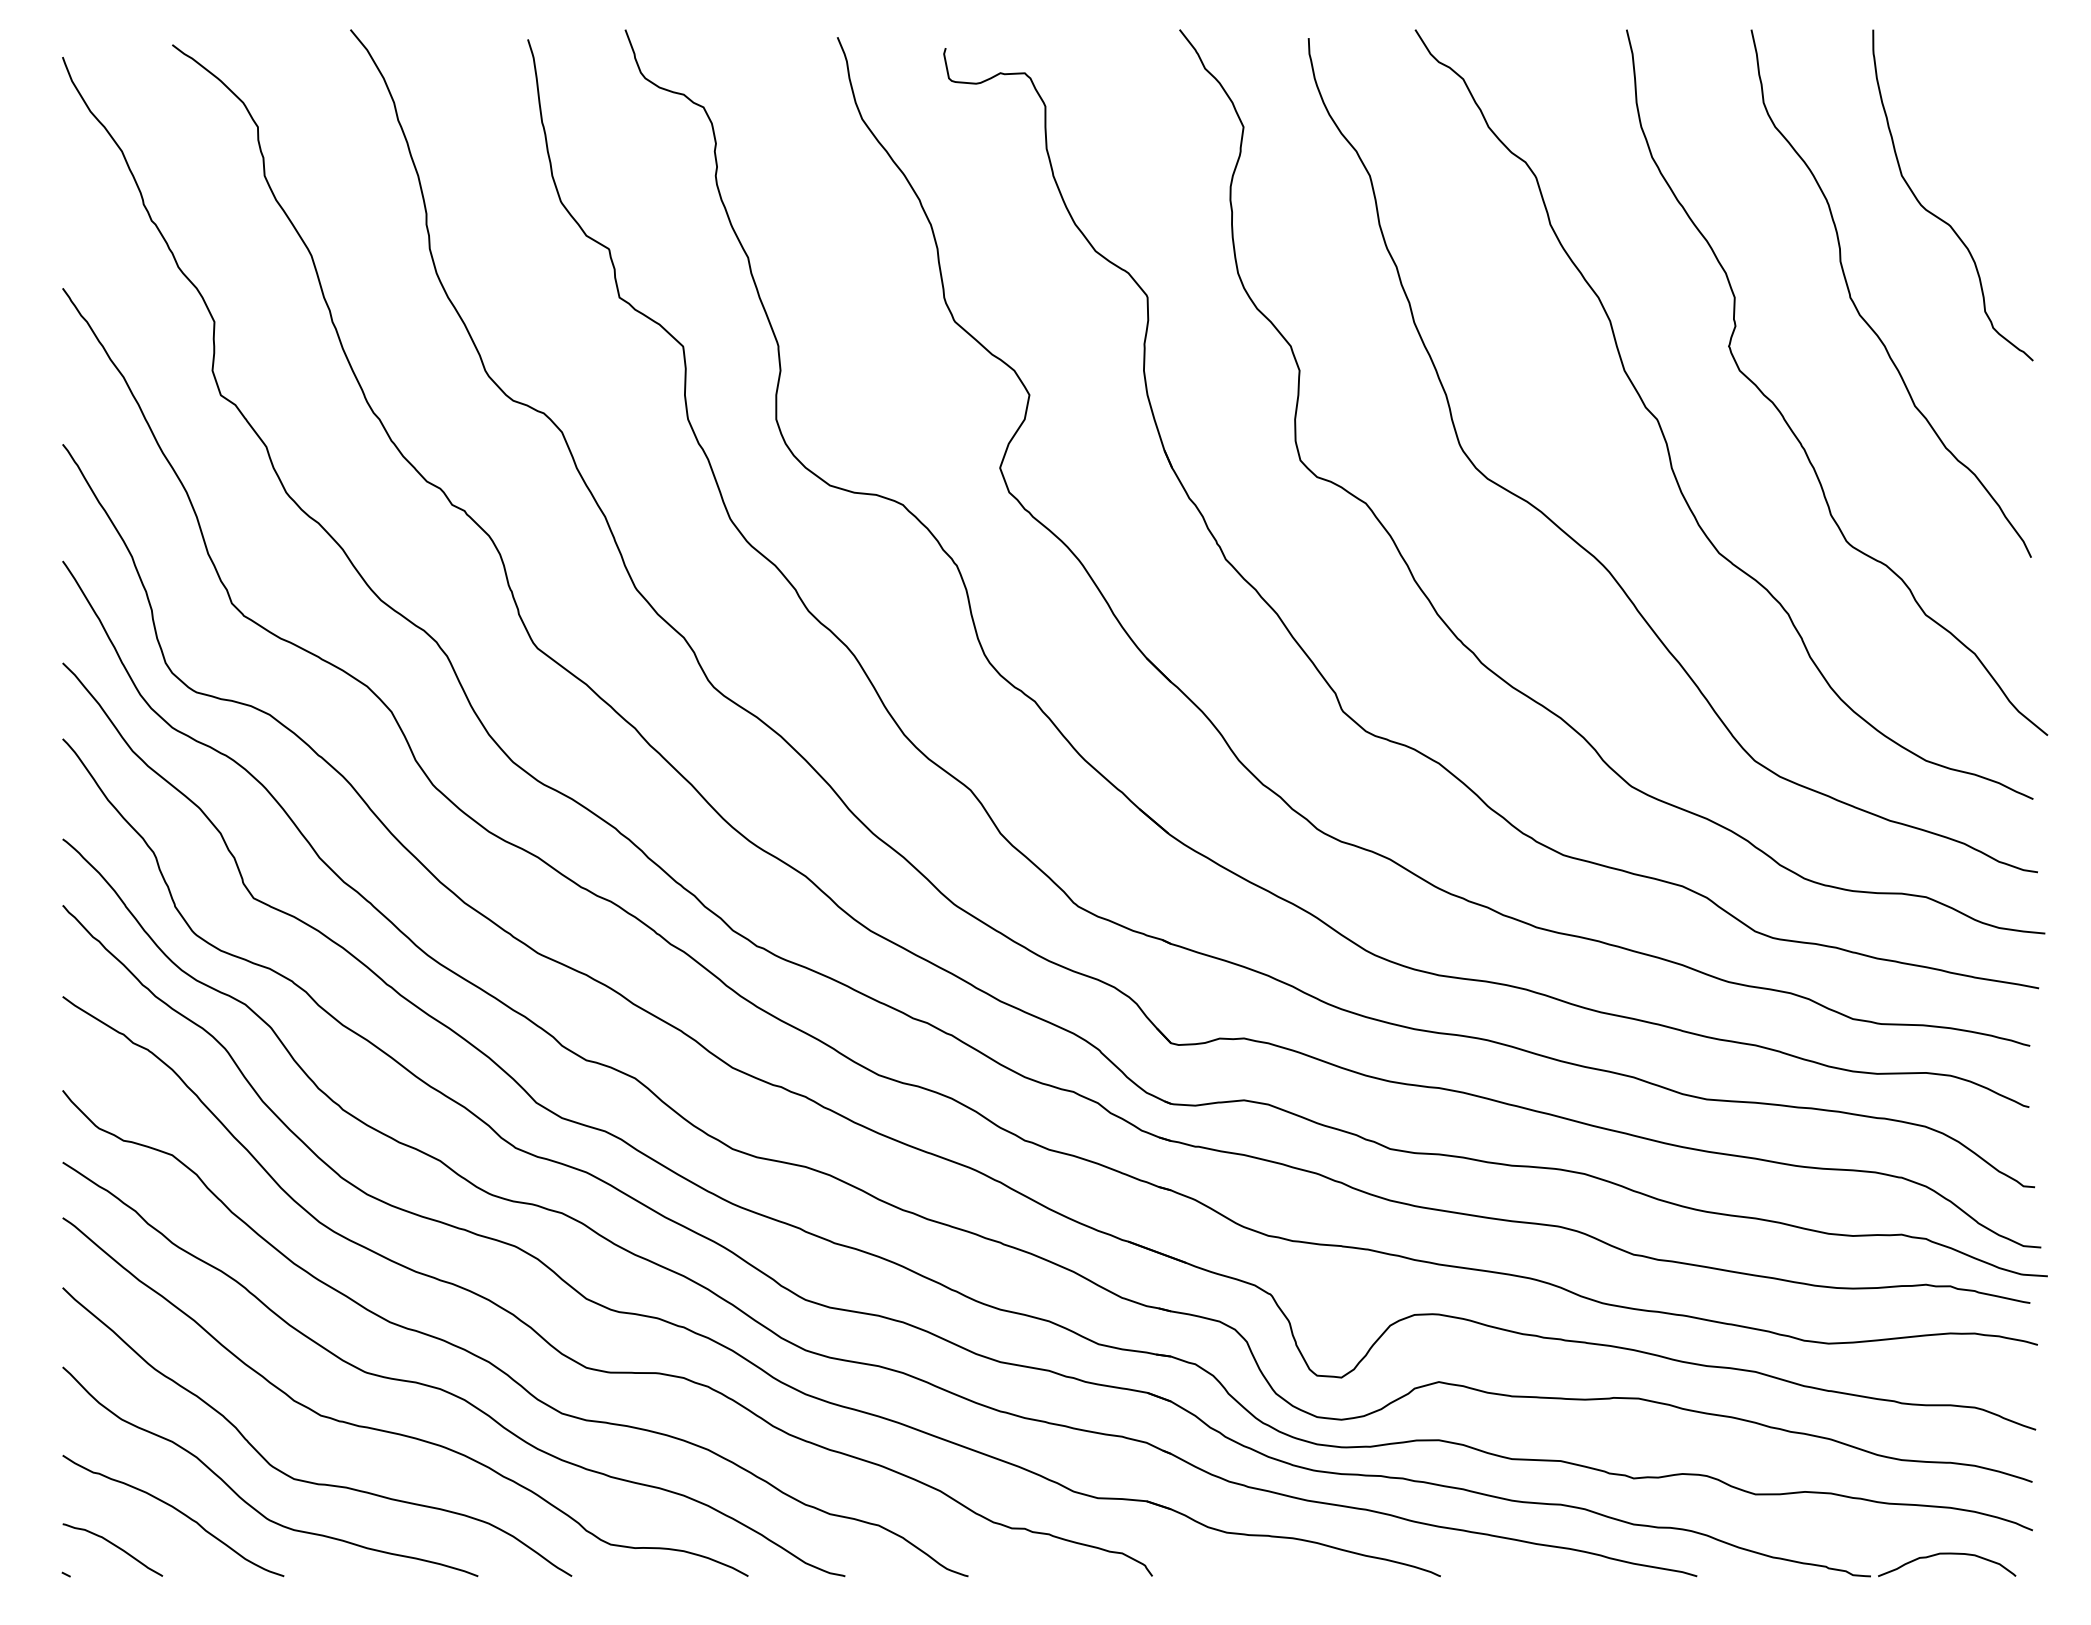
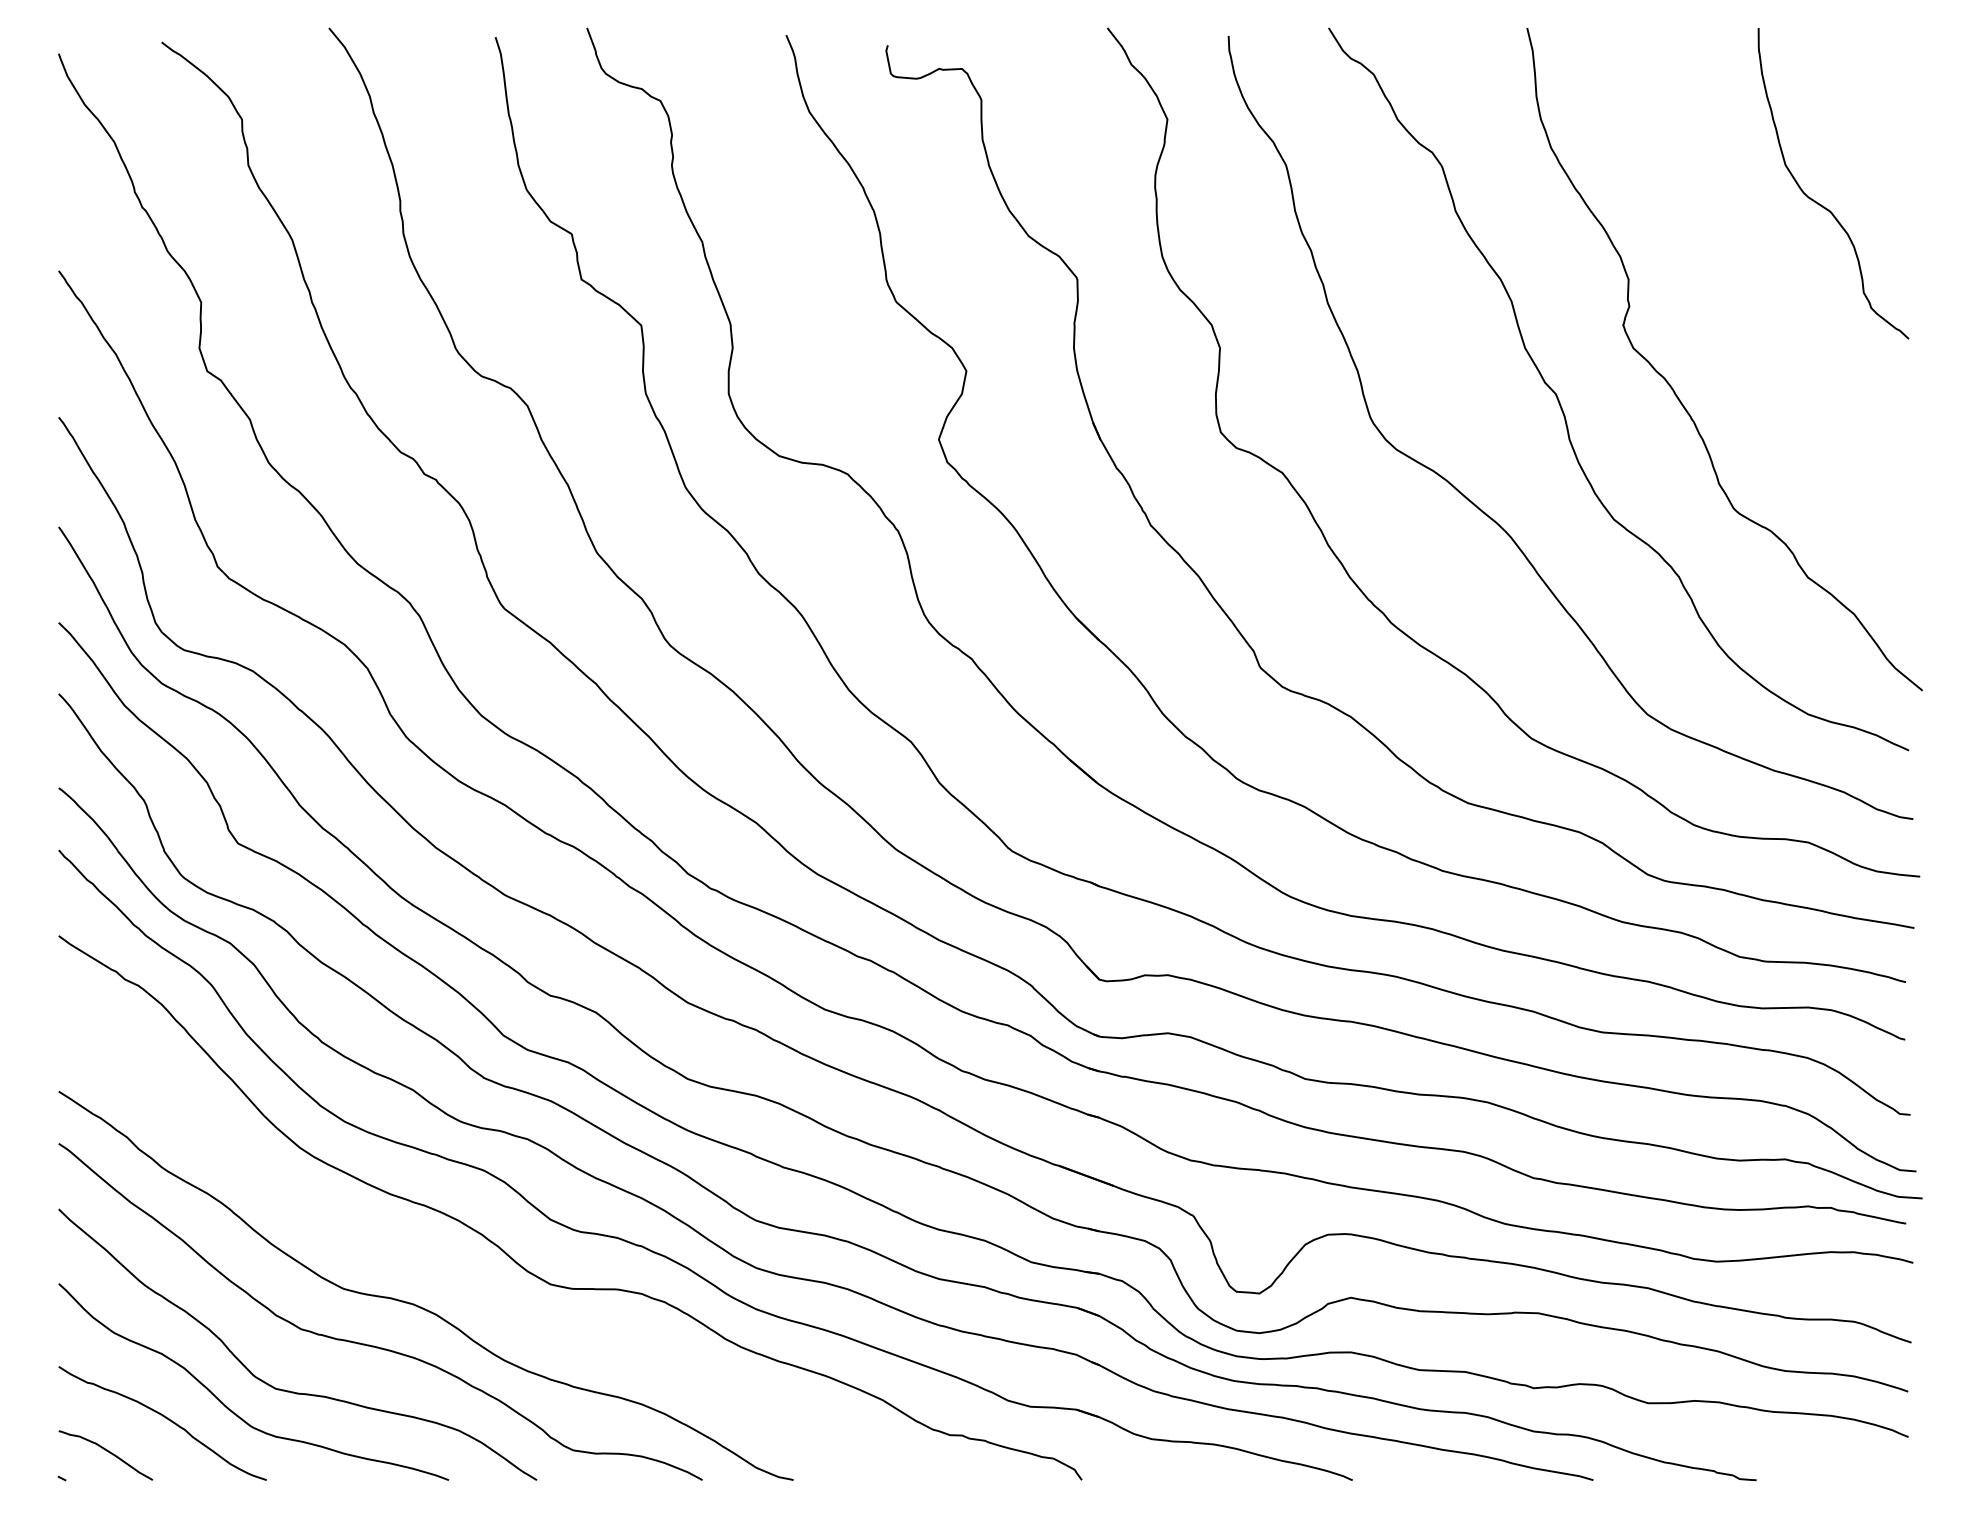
curve: (1864, 318) -> (1750, 299), removed
curve: (494, 1364) -> (464, 1281), removed
curve: (1947, 1554) -> (1828, 1459), removed

